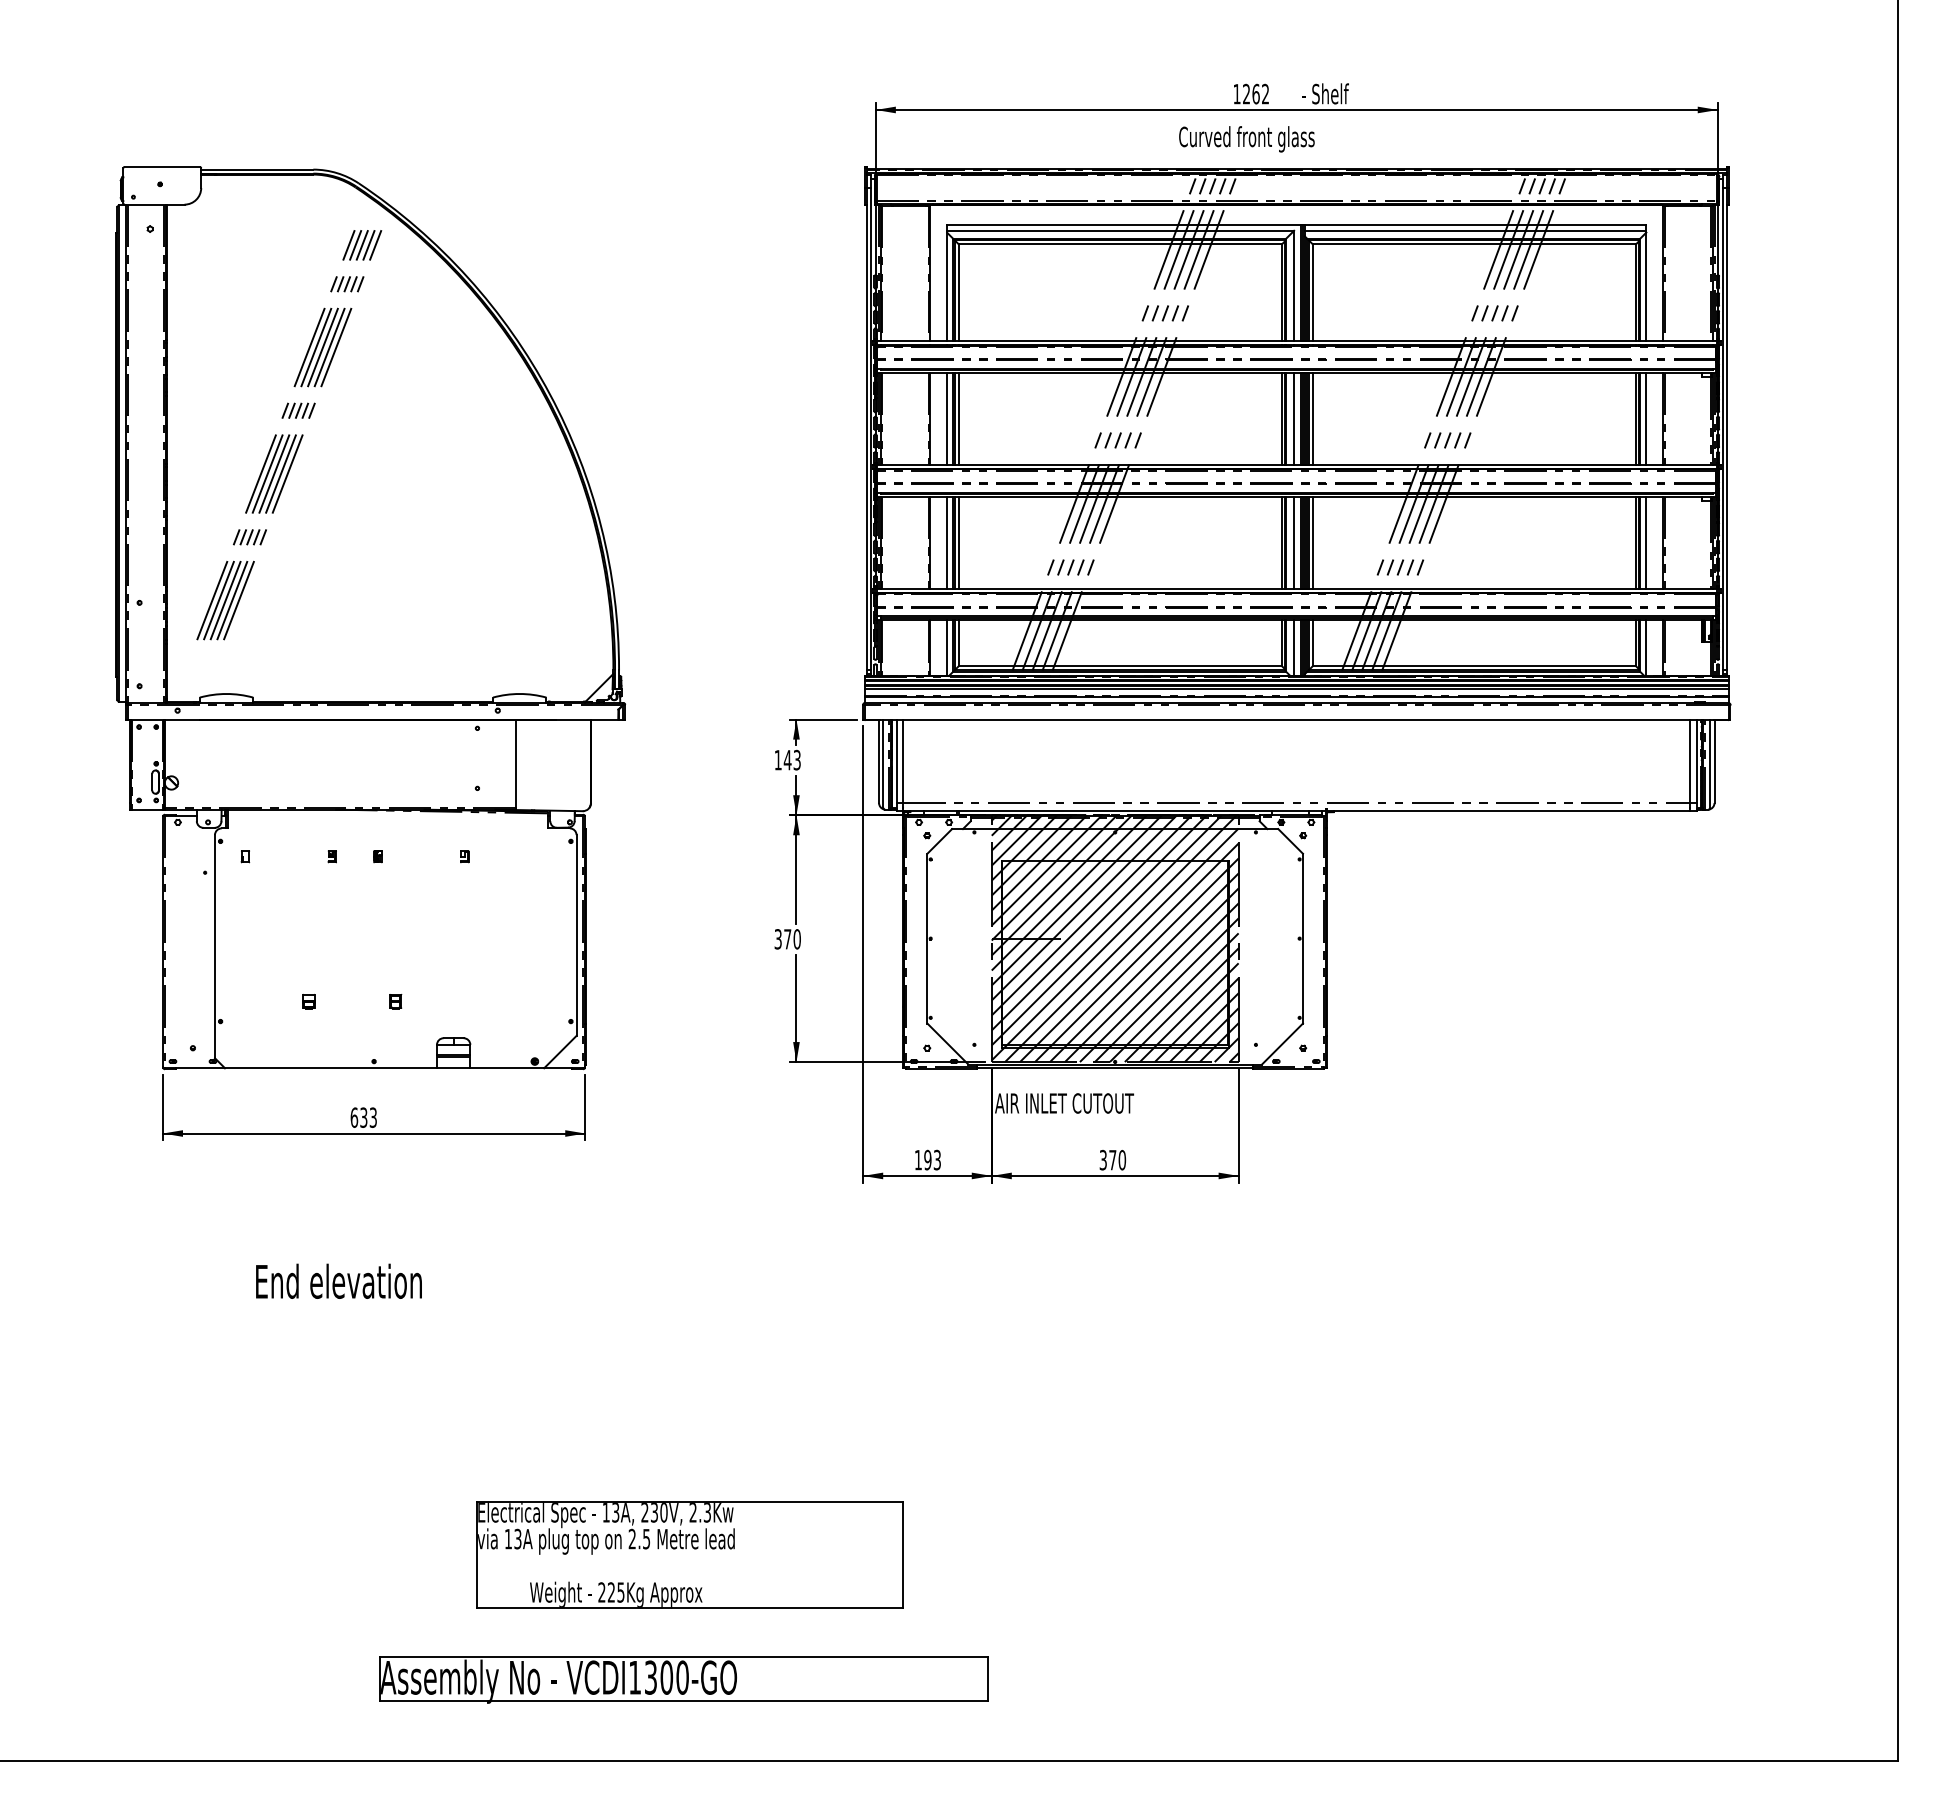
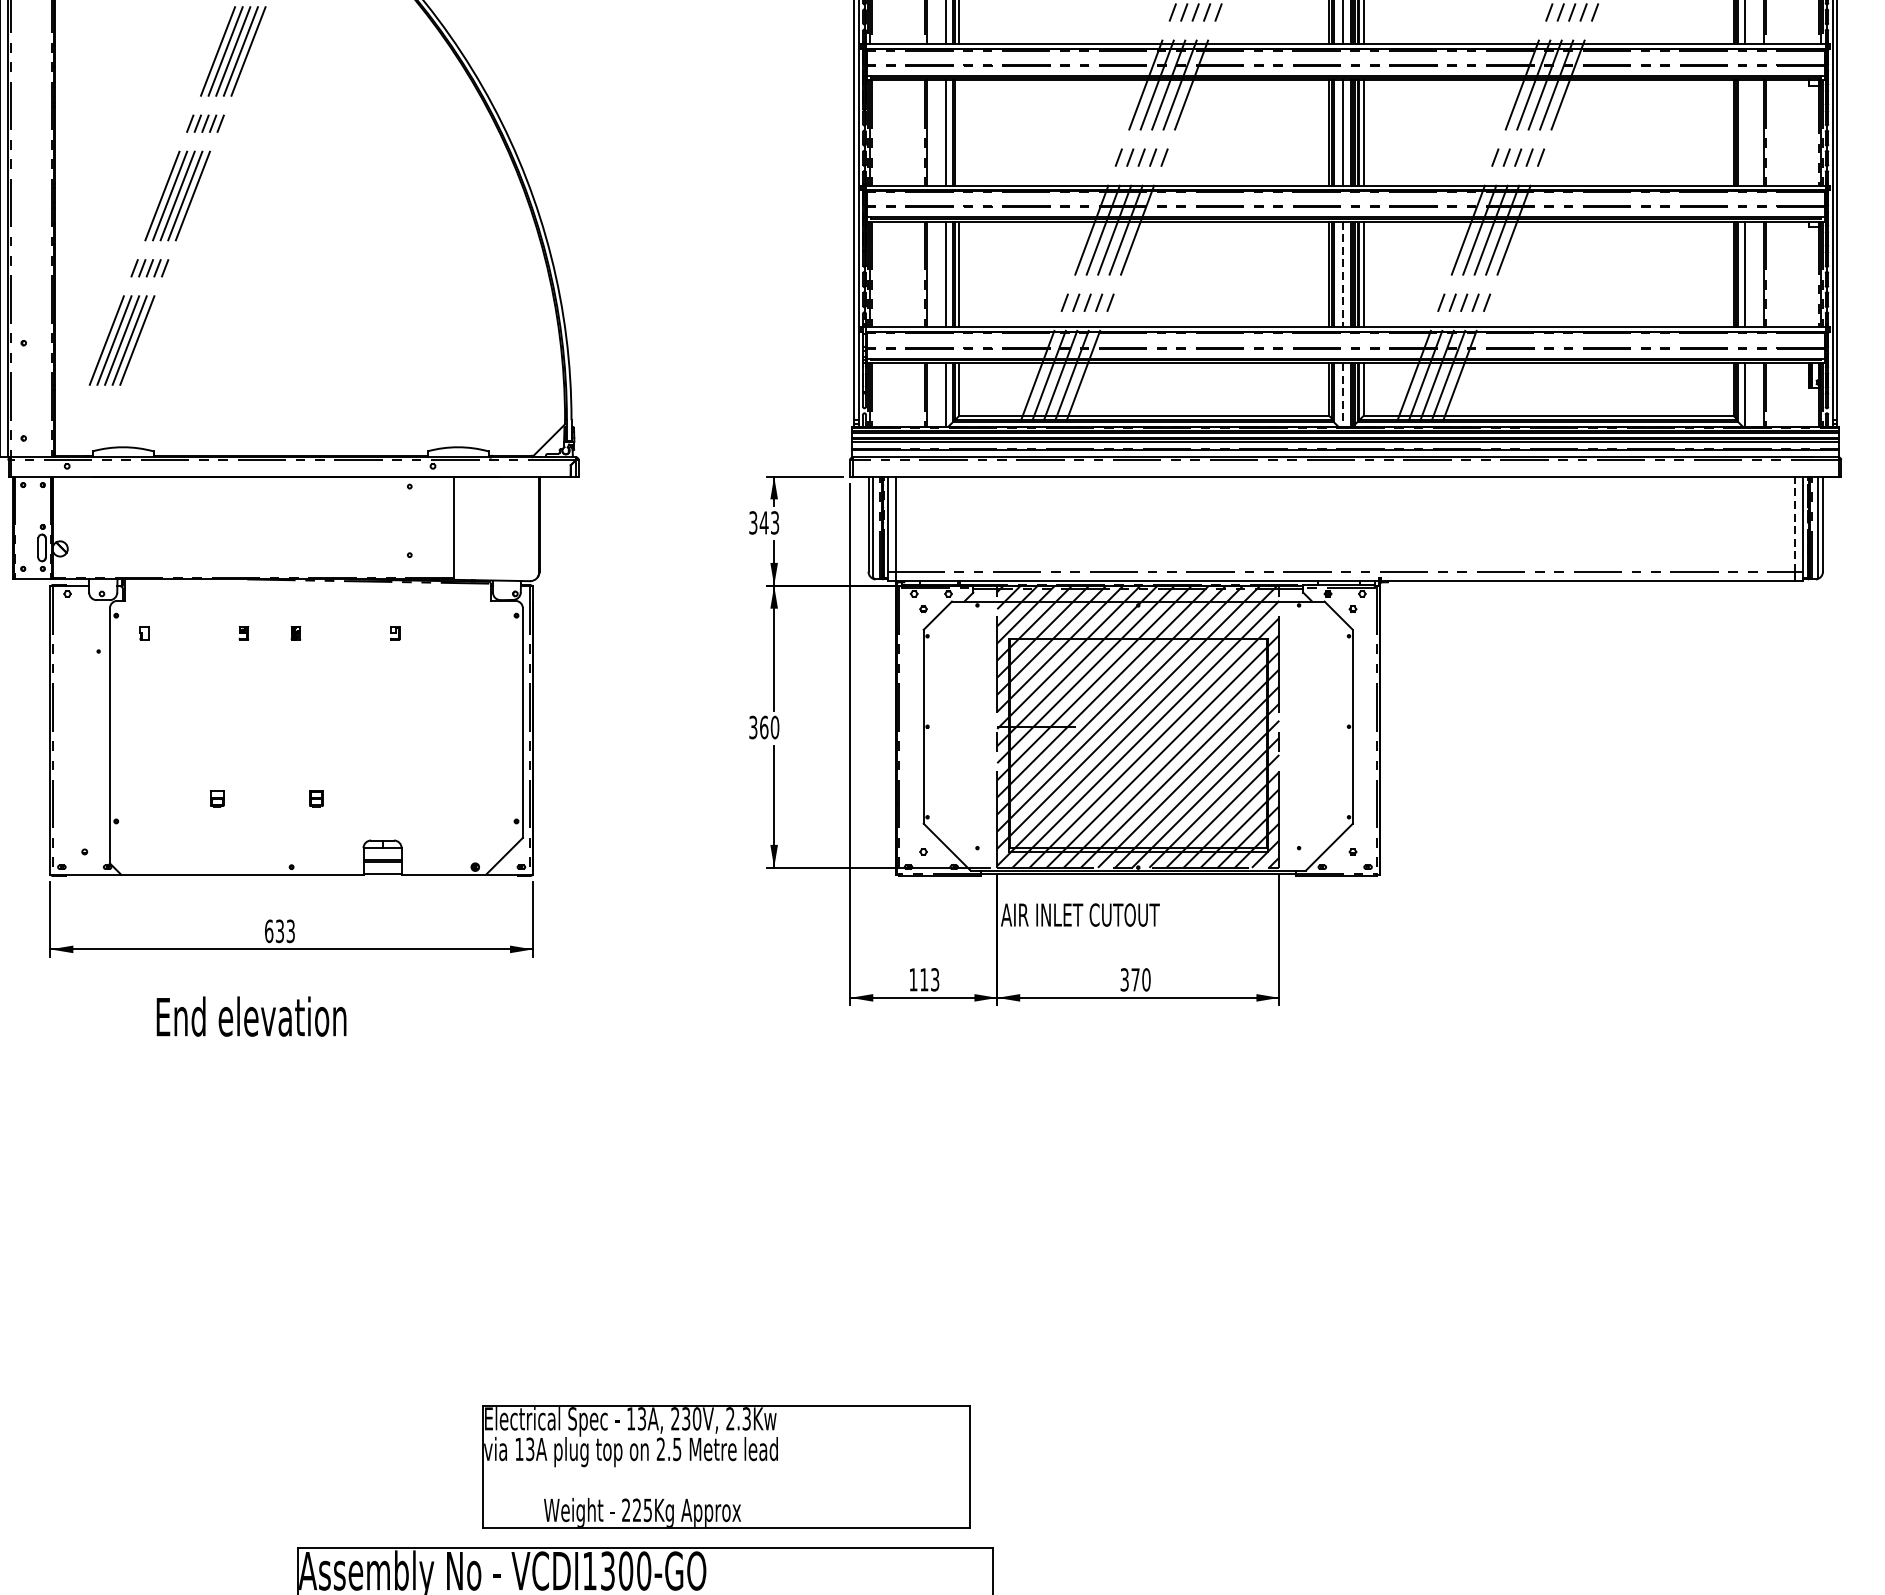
line: (958, 418) -> (959, 132), removed
line: (1646, 418) -> (1745, 132), removed
line: (1294, 543) -> (1343, 275), solid -> dashed
line: (1294, 648) -> (1343, 395), solid -> dashed
text: (777, 759) -> (752, 522), 143 -> 343
line: (1690, 761) -> (1795, 524), solid -> dashed
text: (787, 939) -> (763, 727), 370 -> 360
text: (927, 1159) -> (923, 979), 193 -> 113
text: (338, 1280) -> (250, 1015), moved
part: (689, 1554) -> (726, 1466), moved

